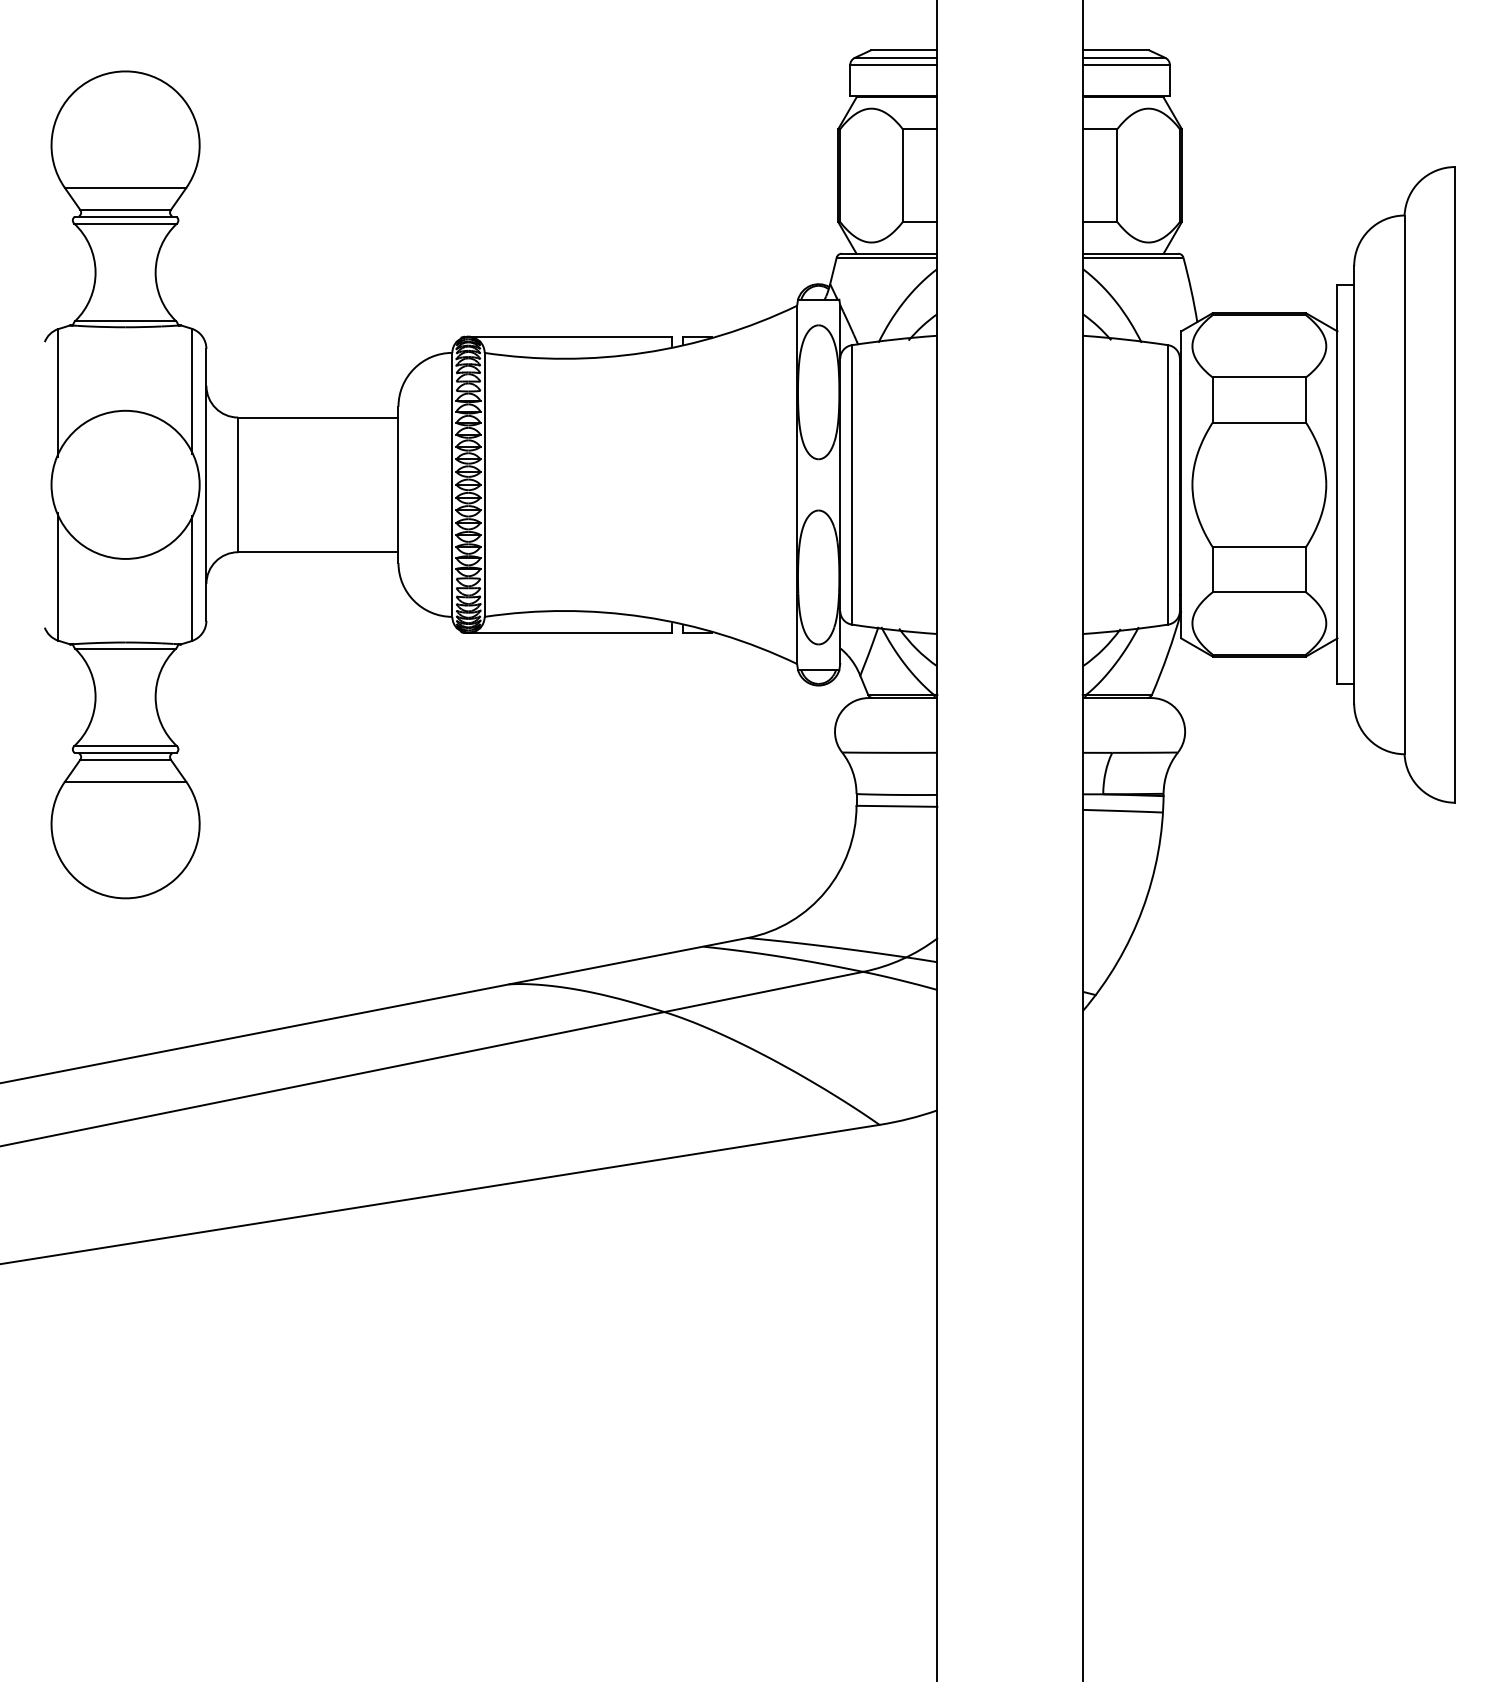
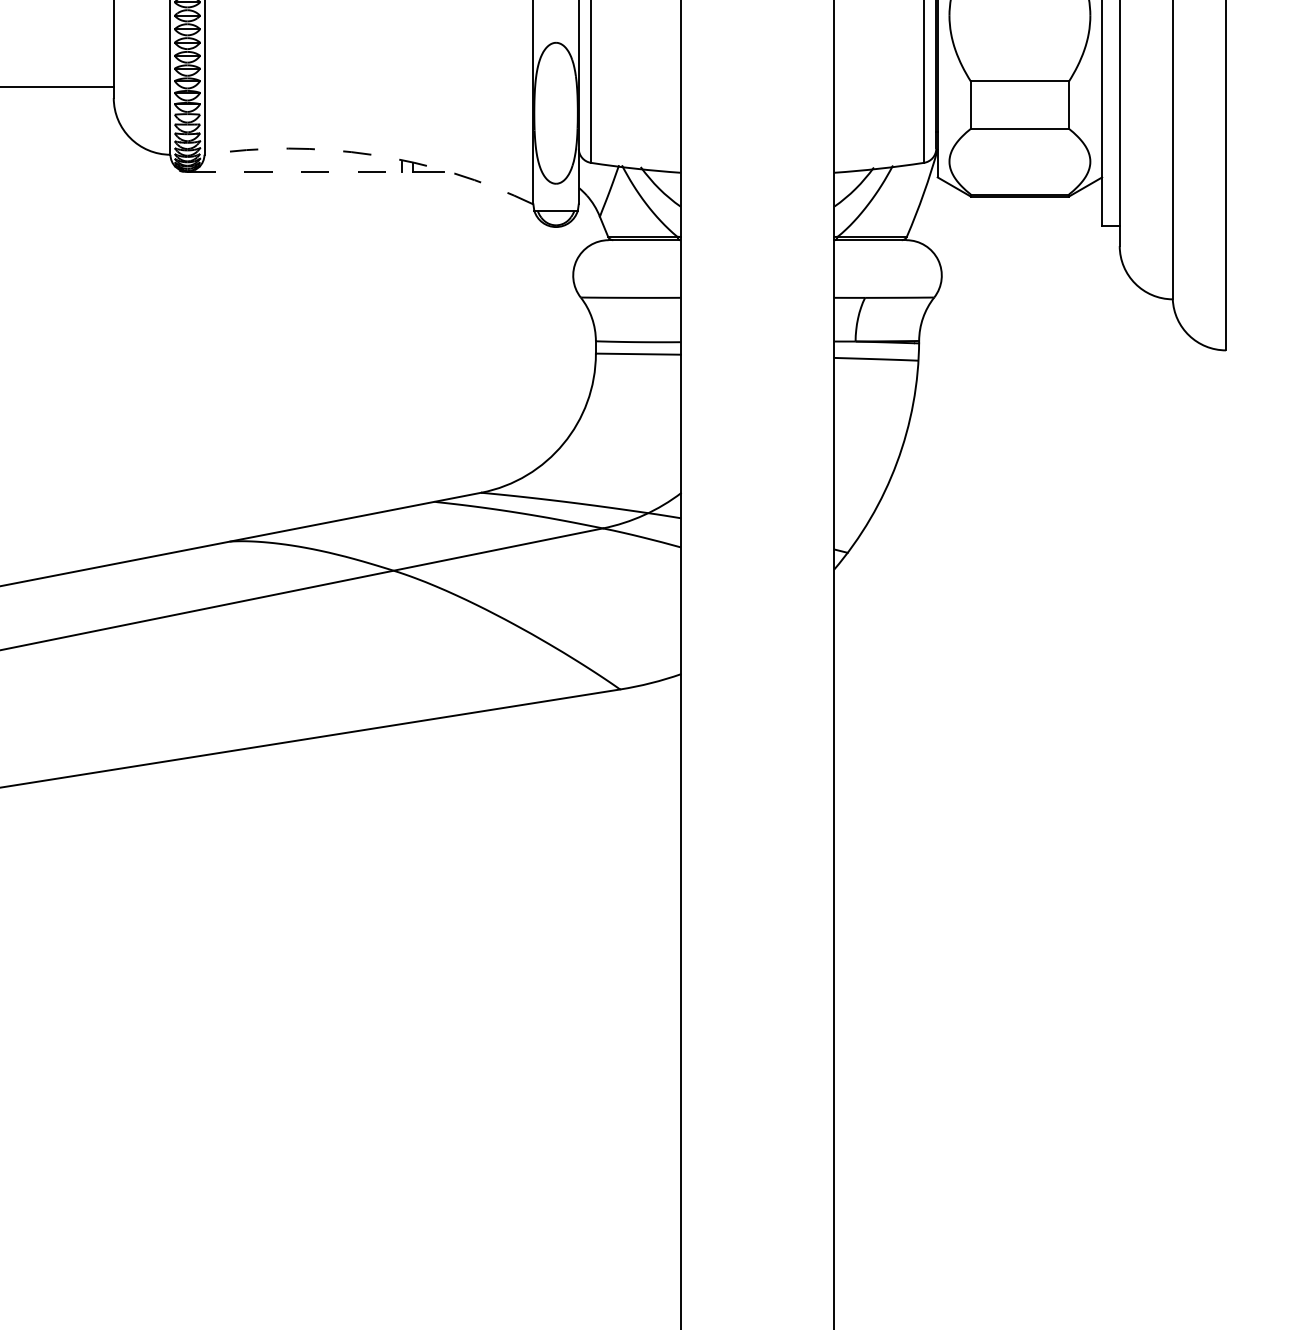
arc: (644, 617) -> (372, 155), solid -> dashed
line: (570, 633) -> (294, 172), solid -> dashed

